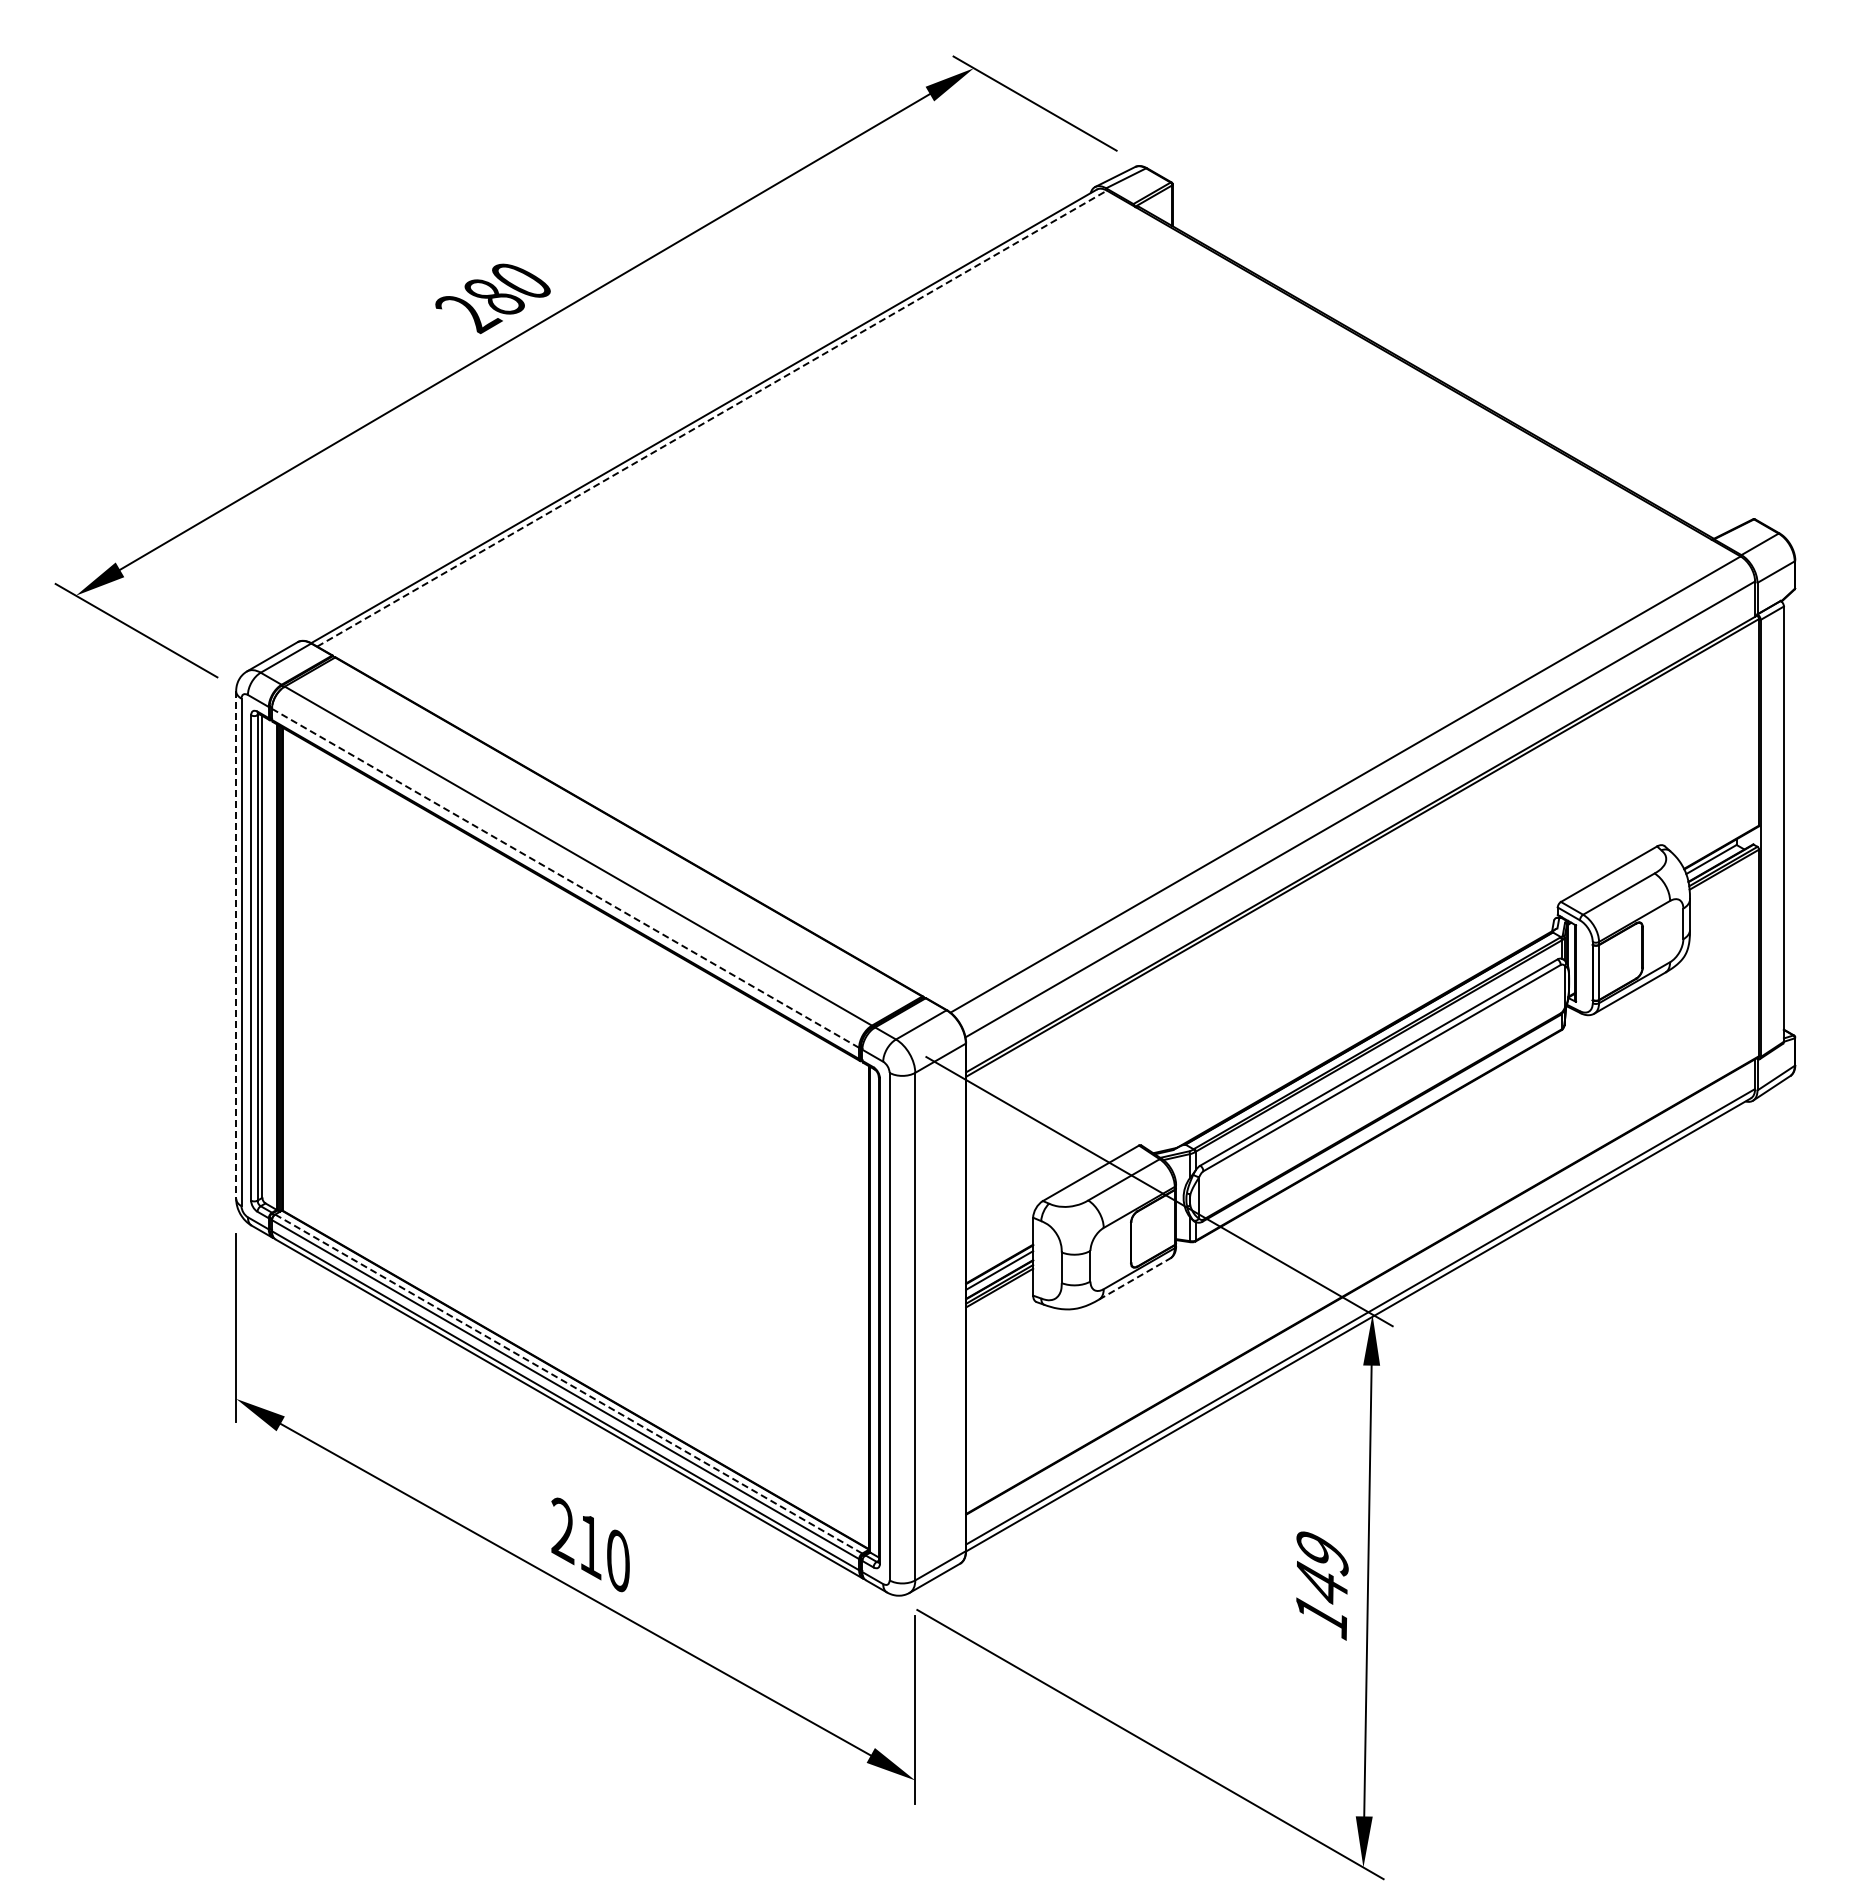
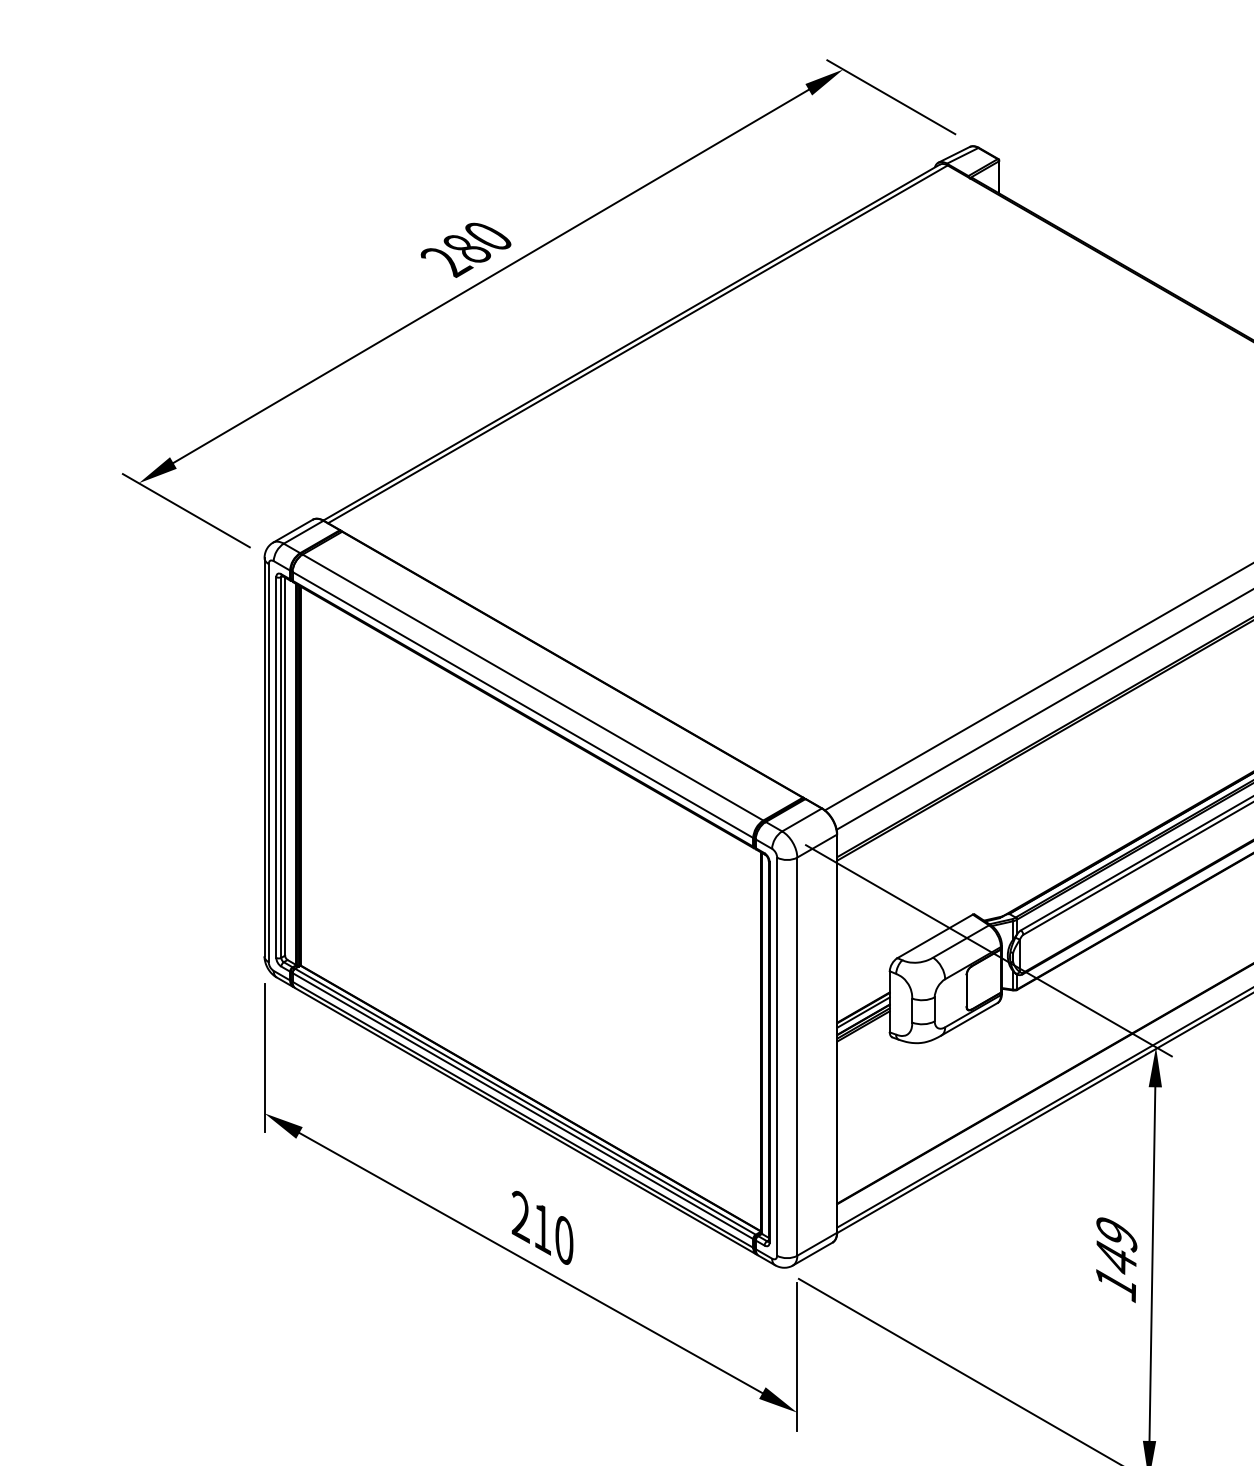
line: (712, 418) -> (638, 344), dashed -> solid
line: (565, 878) -> (522, 705), dashed -> solid
line: (236, 945) -> (264, 757), dashed -> solid
line: (1135, 1278) -> (970, 1018), dashed -> solid
line: (568, 1384) -> (525, 1102), dashed -> solid

